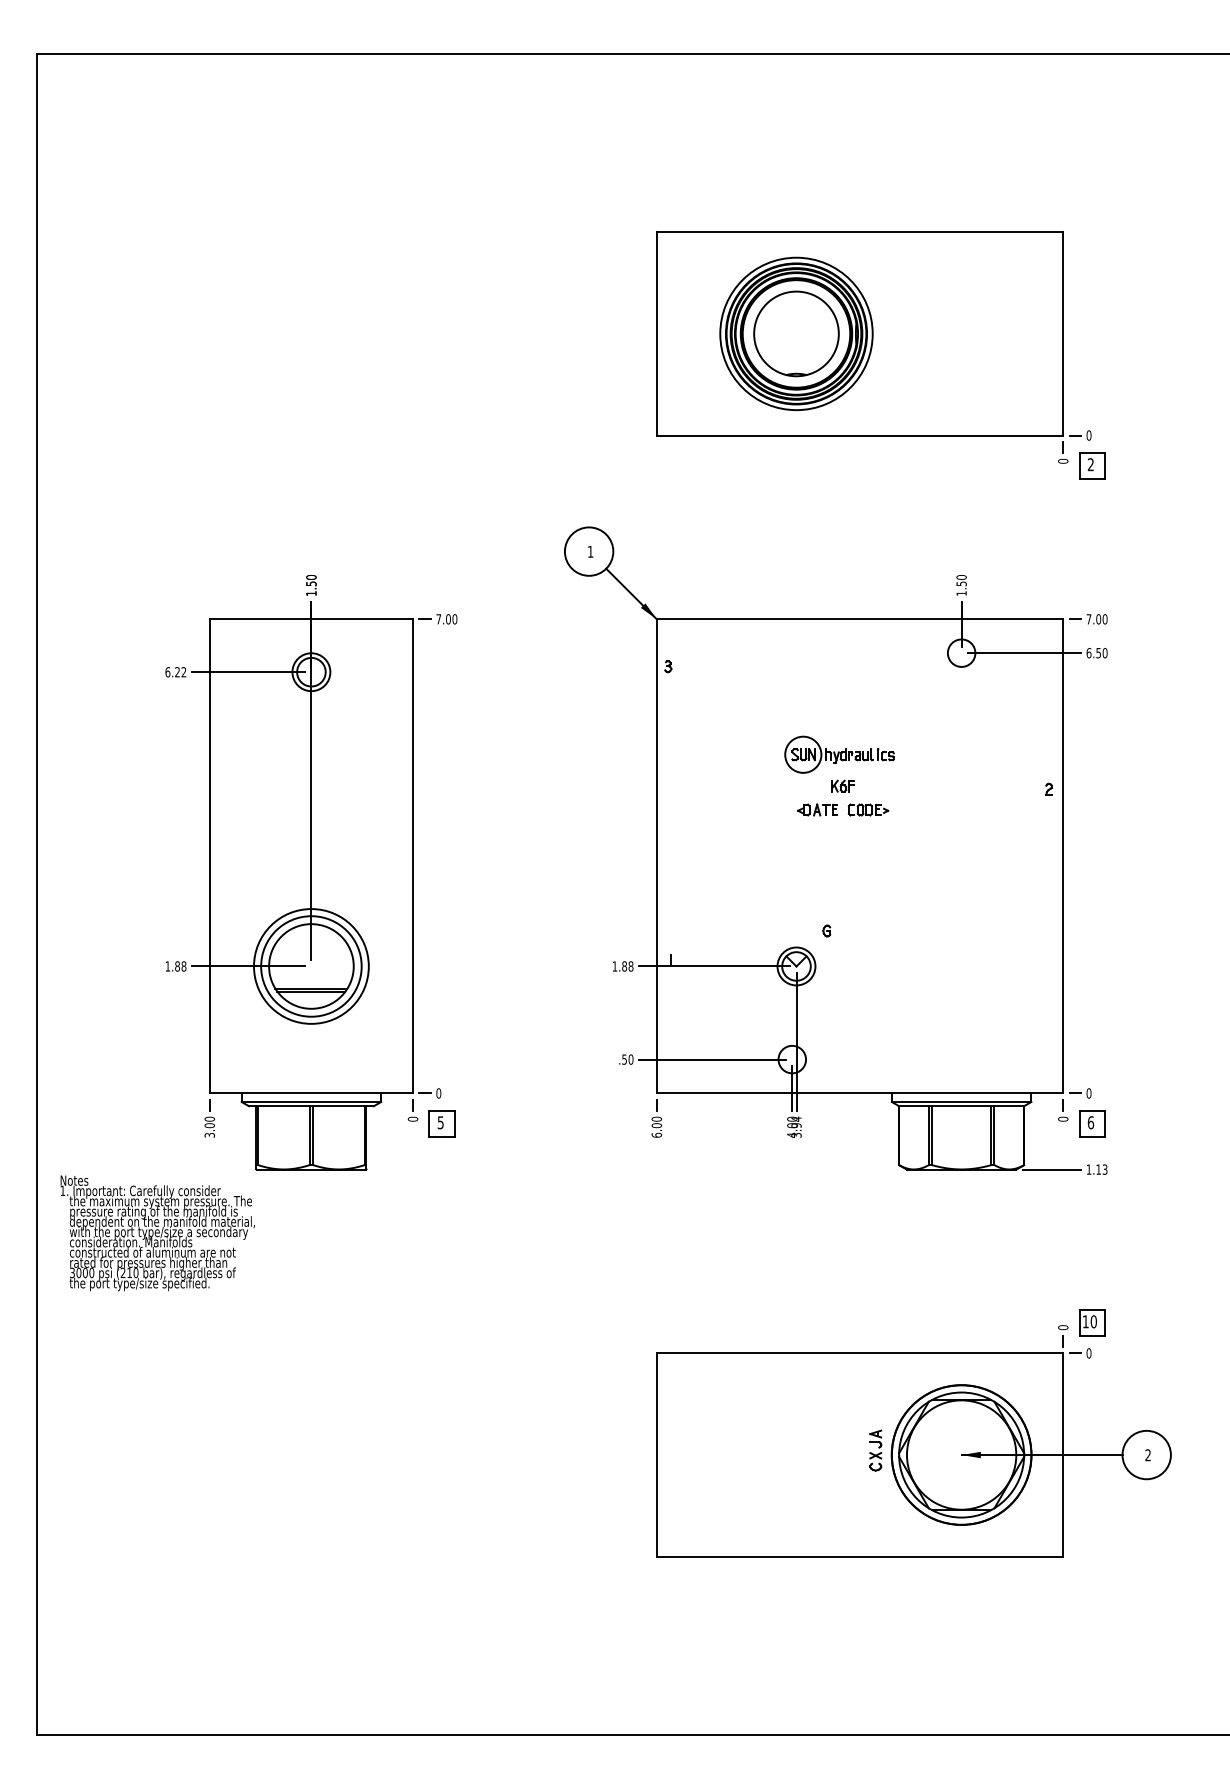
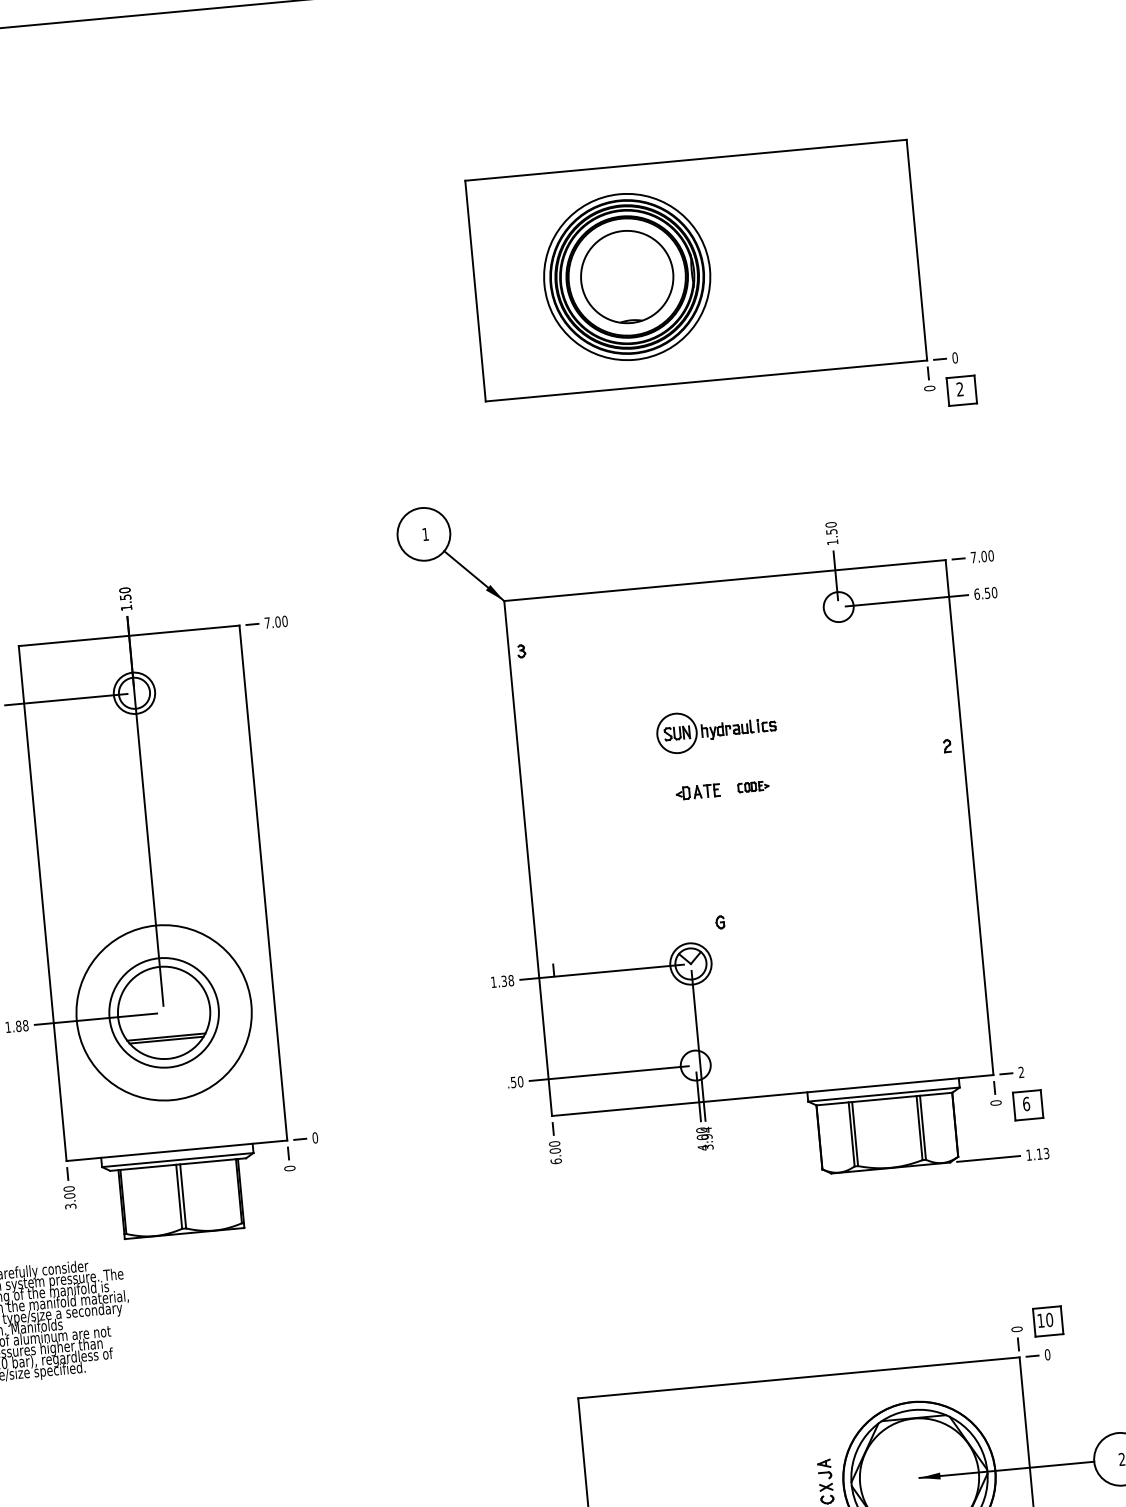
part: (842, 785) -> (722, 762), removed
part: (868, 809) -> (753, 786), size x0.7
circle: (311, 966) -> (164, 1012), size x1.4
text: (624, 966) -> (504, 981), 1.88 -> 1.38
text: (1088, 1093) -> (1020, 1072), 0 -> 2
part: (441, 1123) -> (321, 1170), removed

